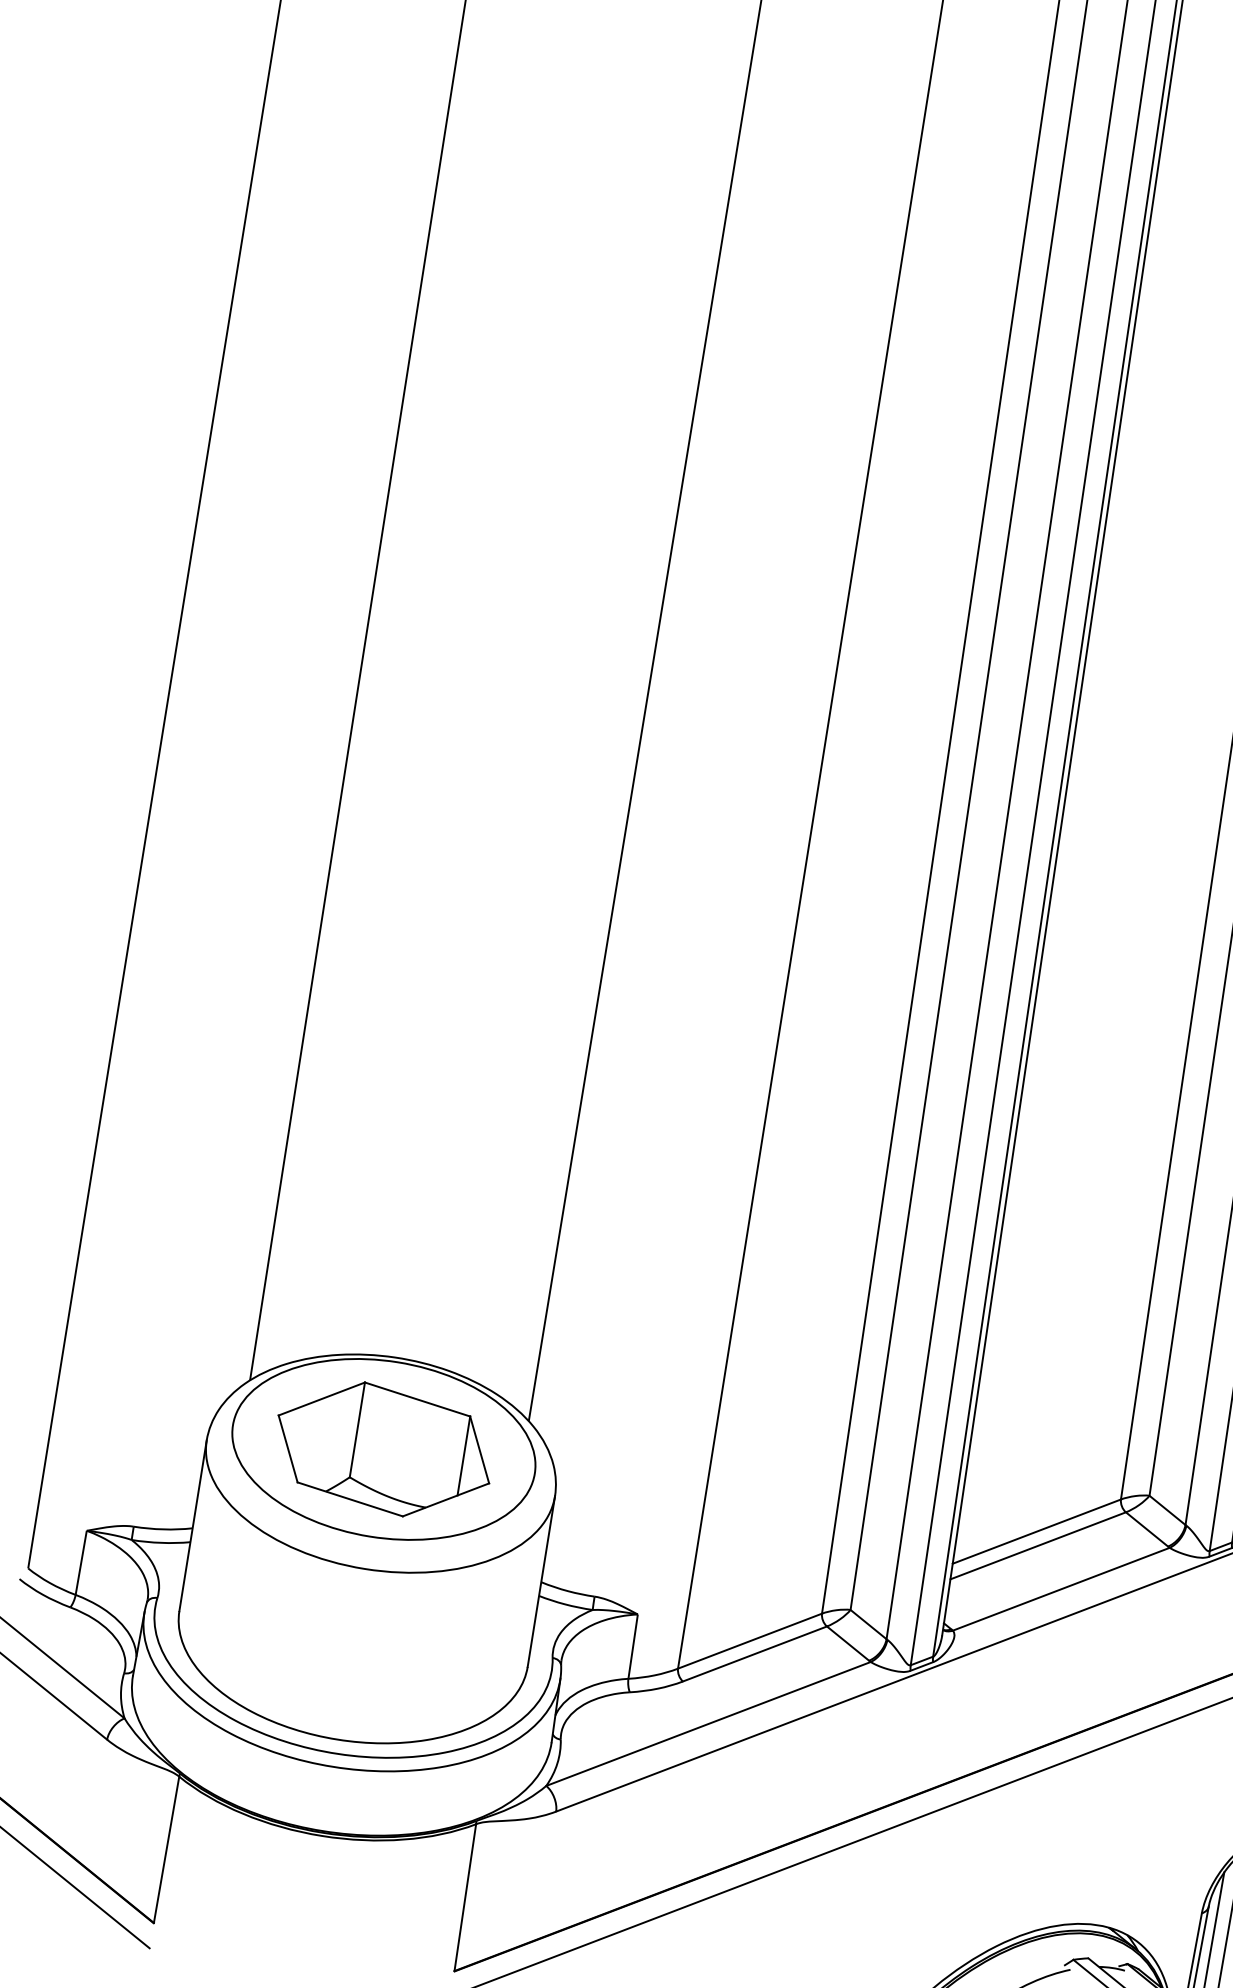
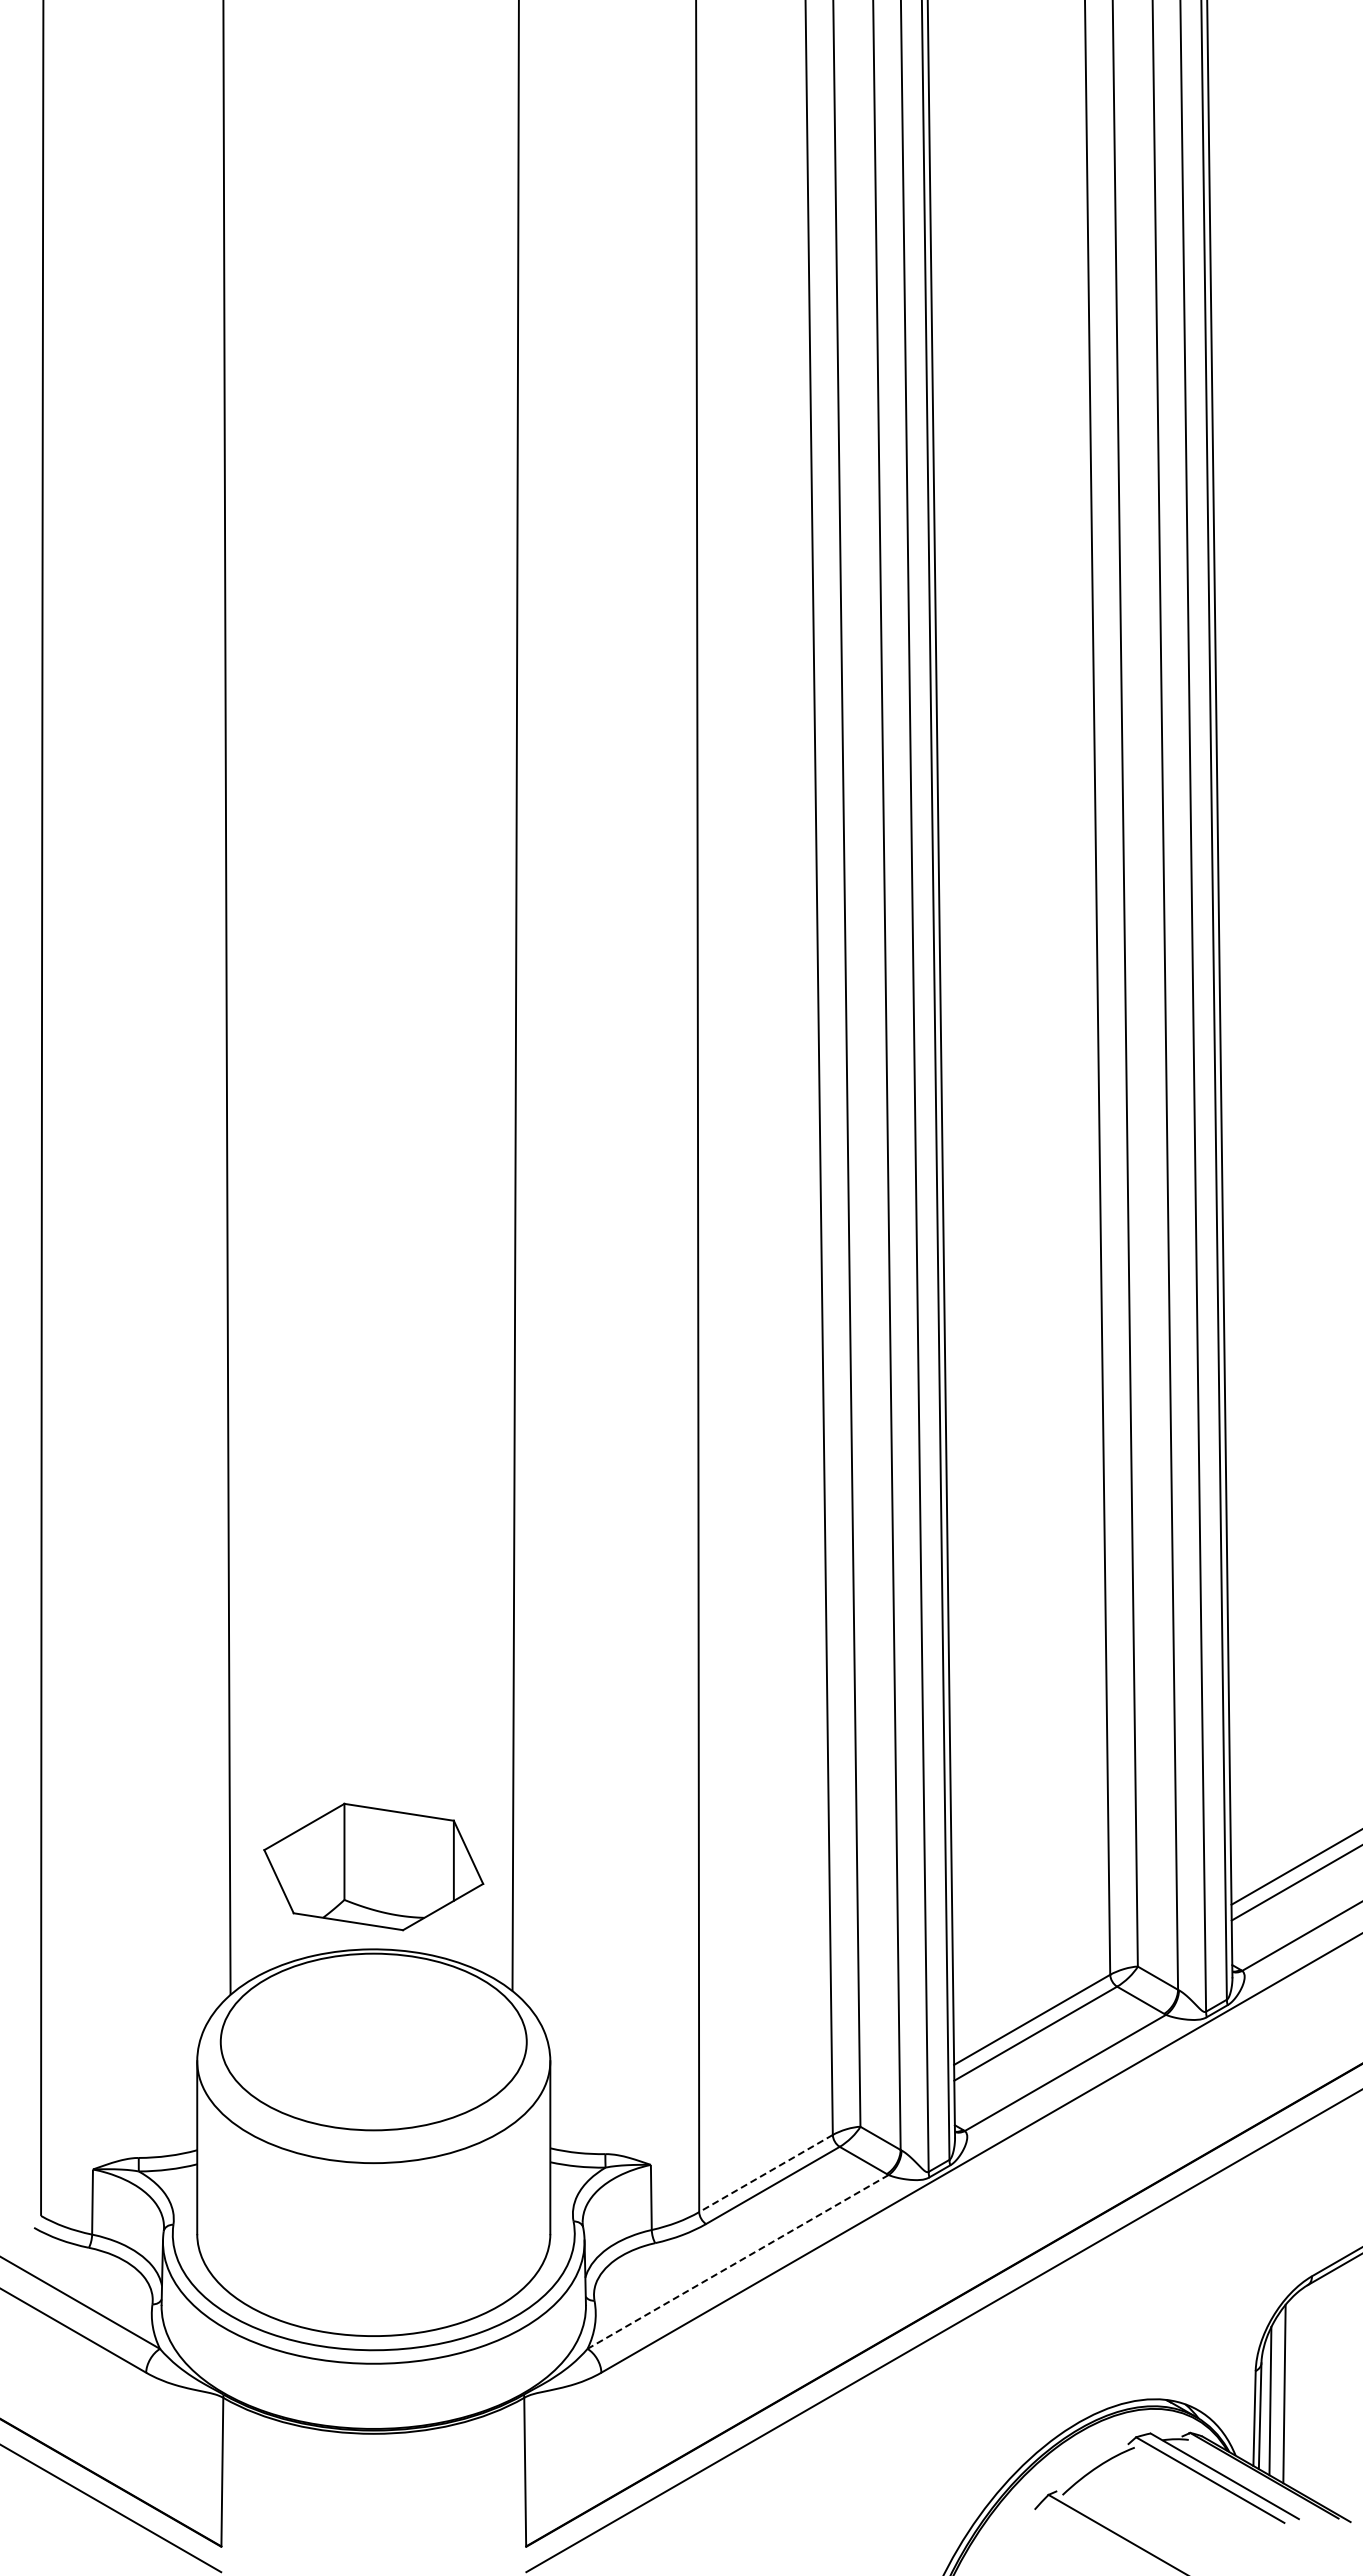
part: (383, 1448) -> (373, 1866), moved
line: (749, 1641) -> (765, 2173), solid -> dashed
line: (708, 1723) -> (738, 2261), solid -> dashed

